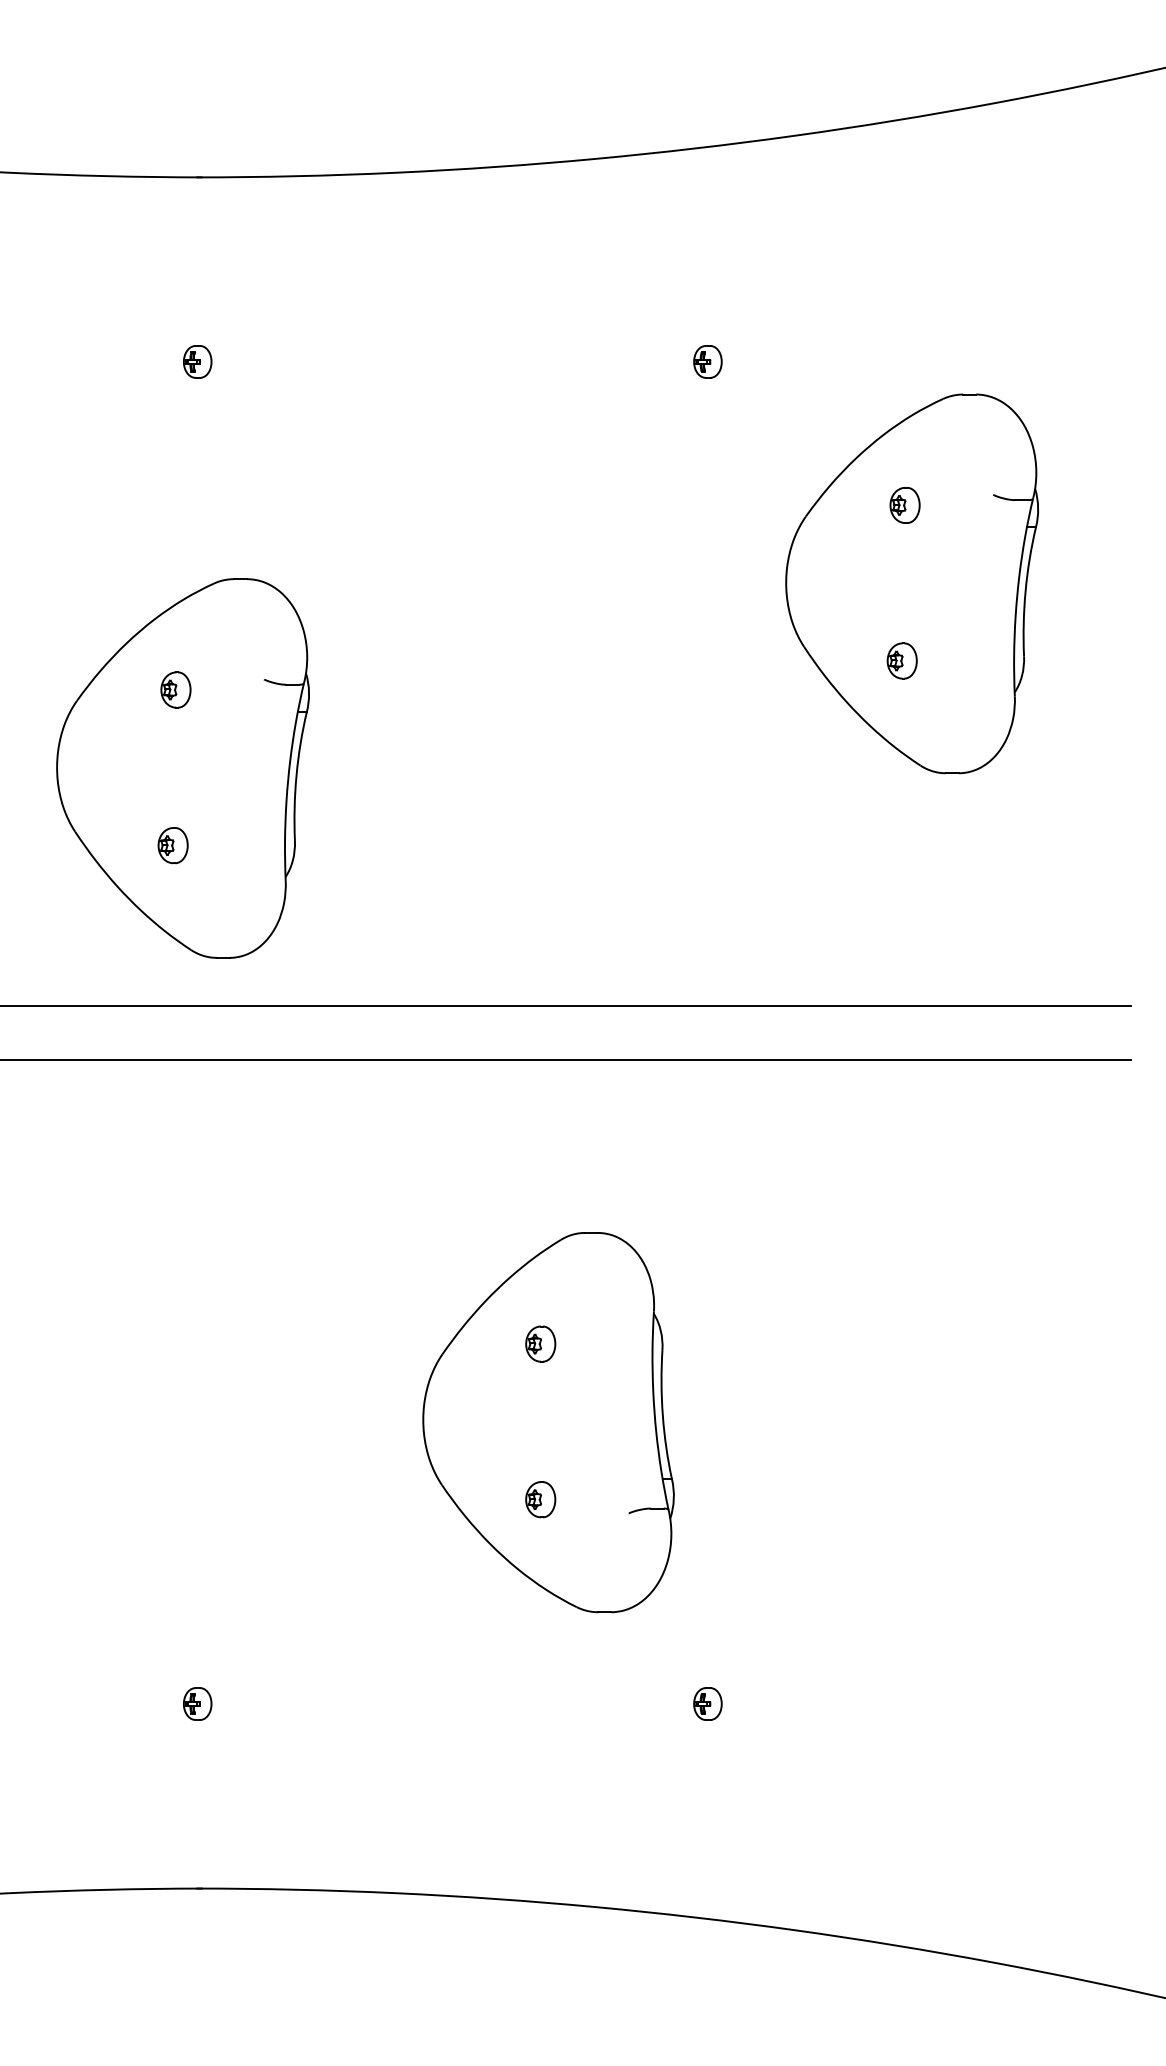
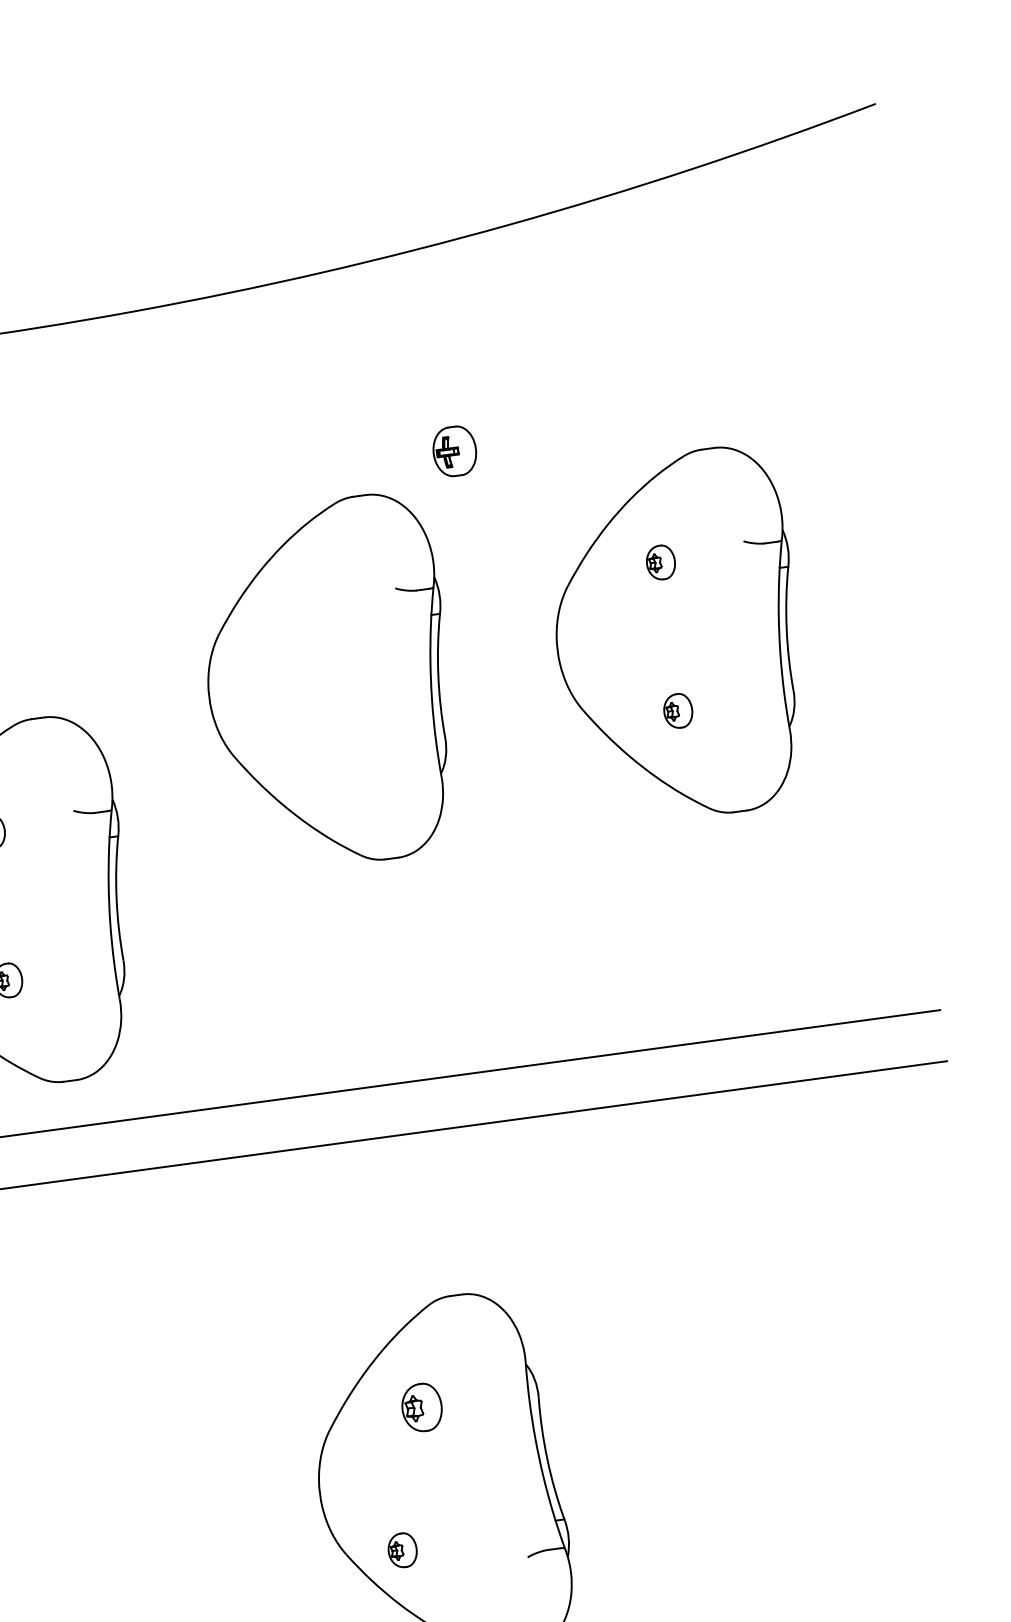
part: (707, 361) -> (454, 451), size x1.6
part: (546, 583) -> (329, 683), added
part: (540, 1343) -> (421, 1407), size x1.4
part: (540, 1499) -> (402, 1550), moved

